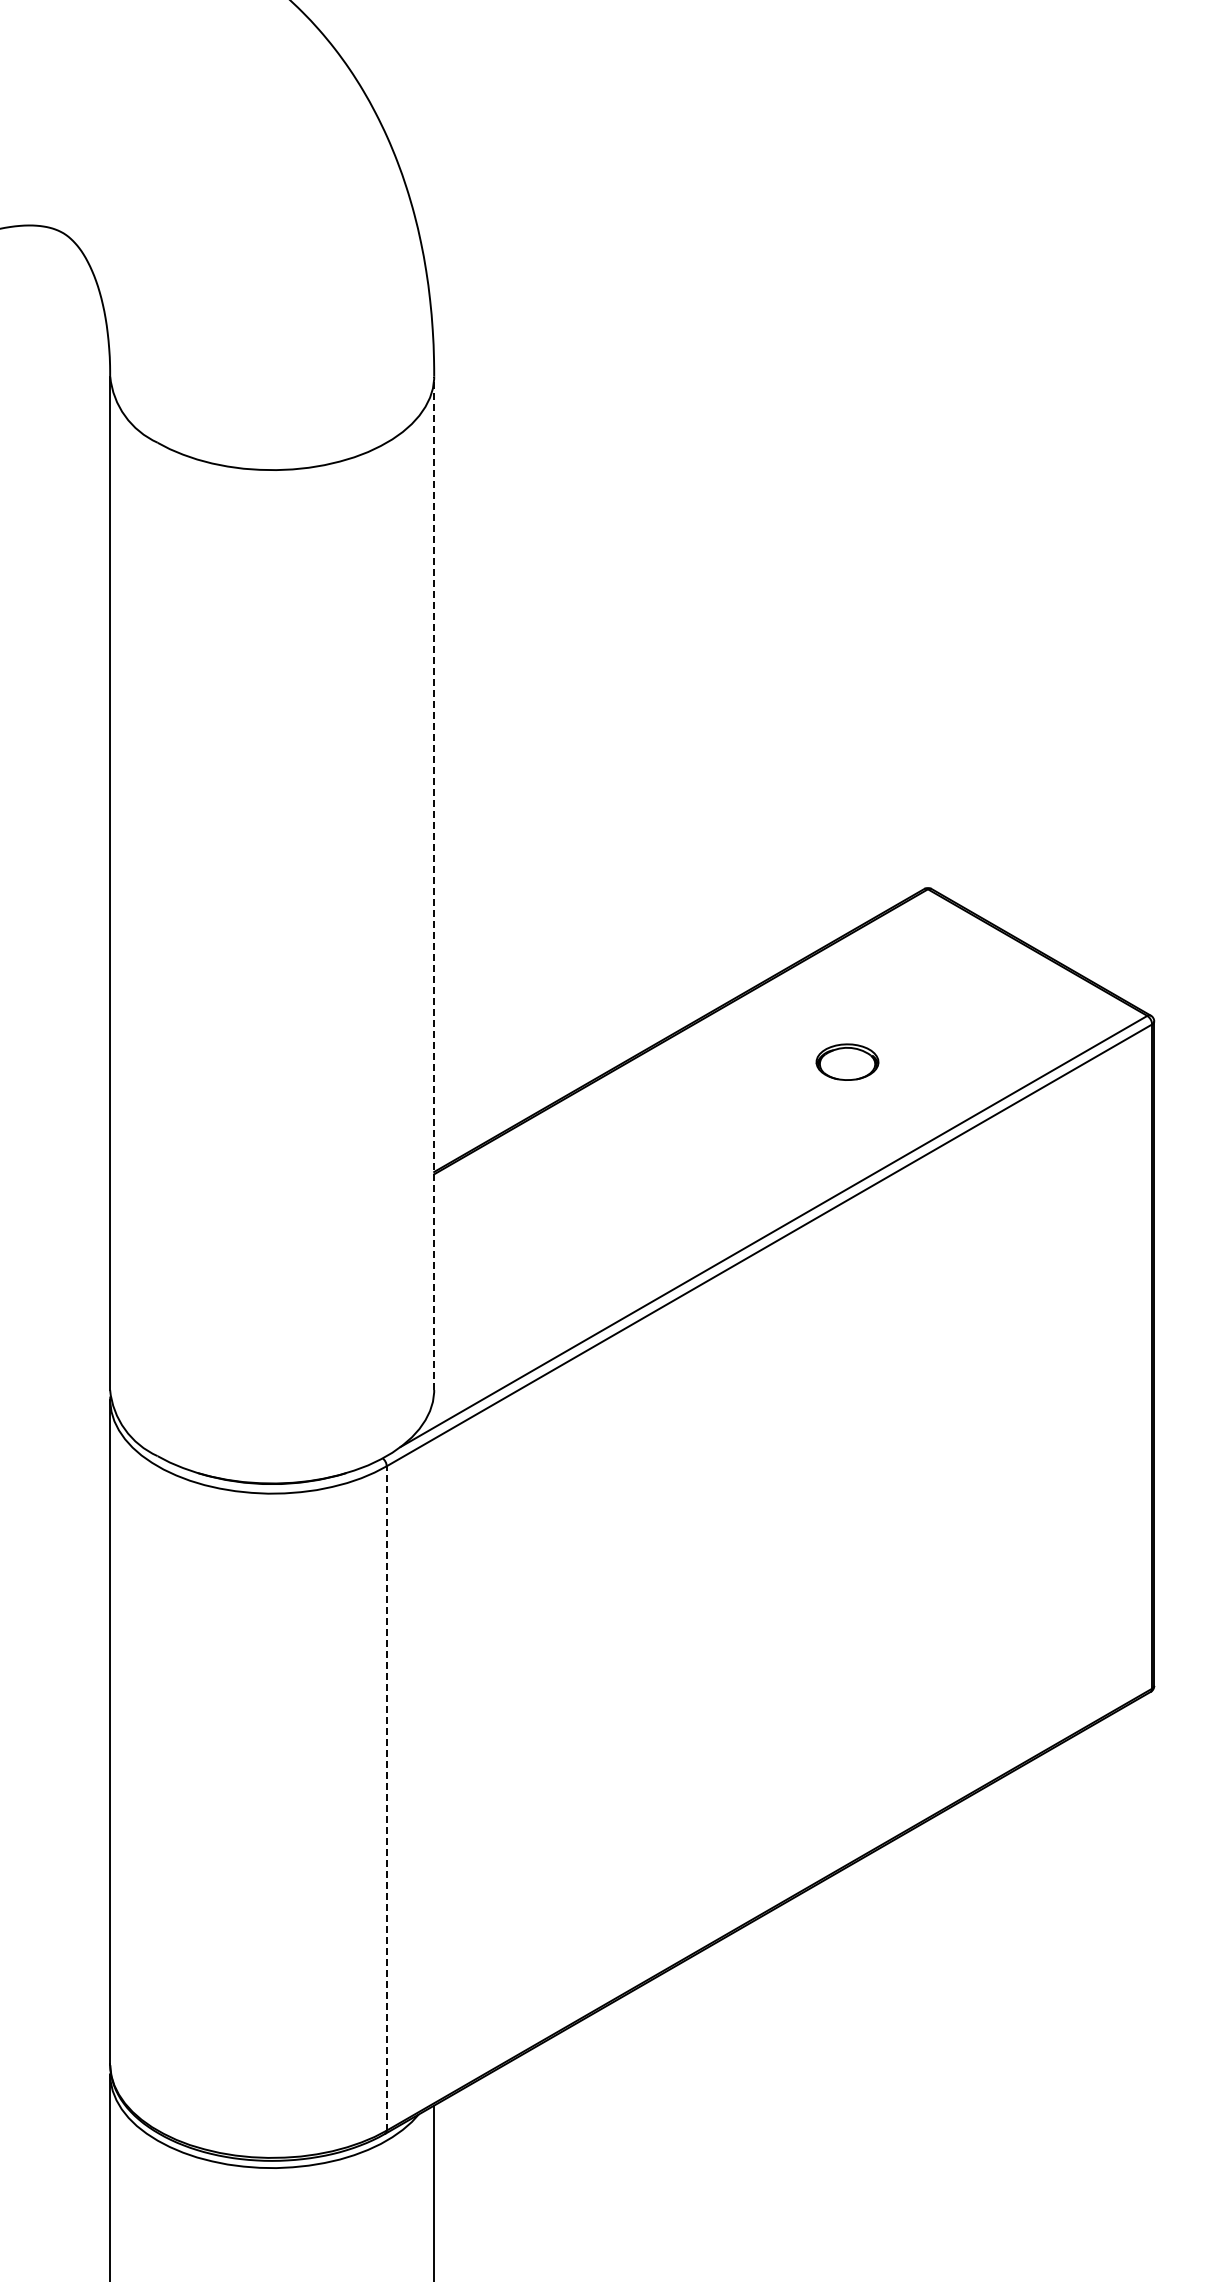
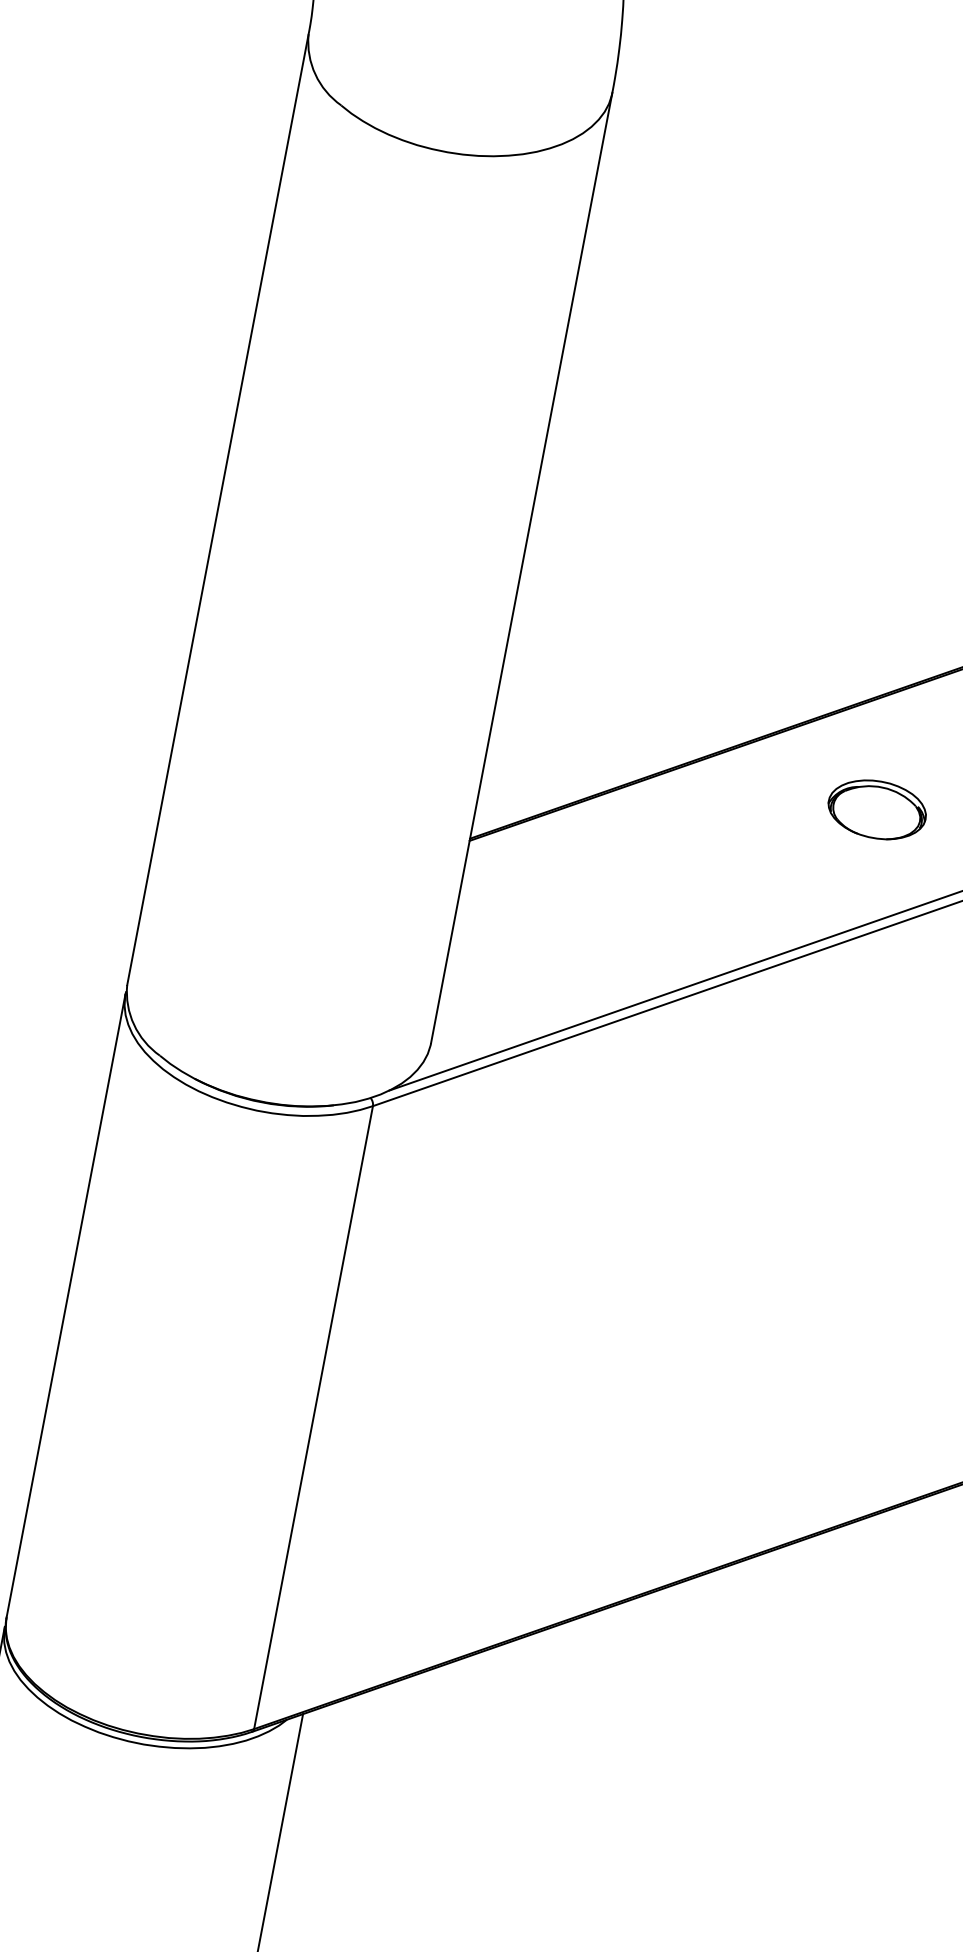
line: (434, 883) -> (521, 568), dashed -> solid
part: (847, 1061) -> (877, 809), size x1.67
line: (386, 1797) -> (313, 1416), dashed -> solid

